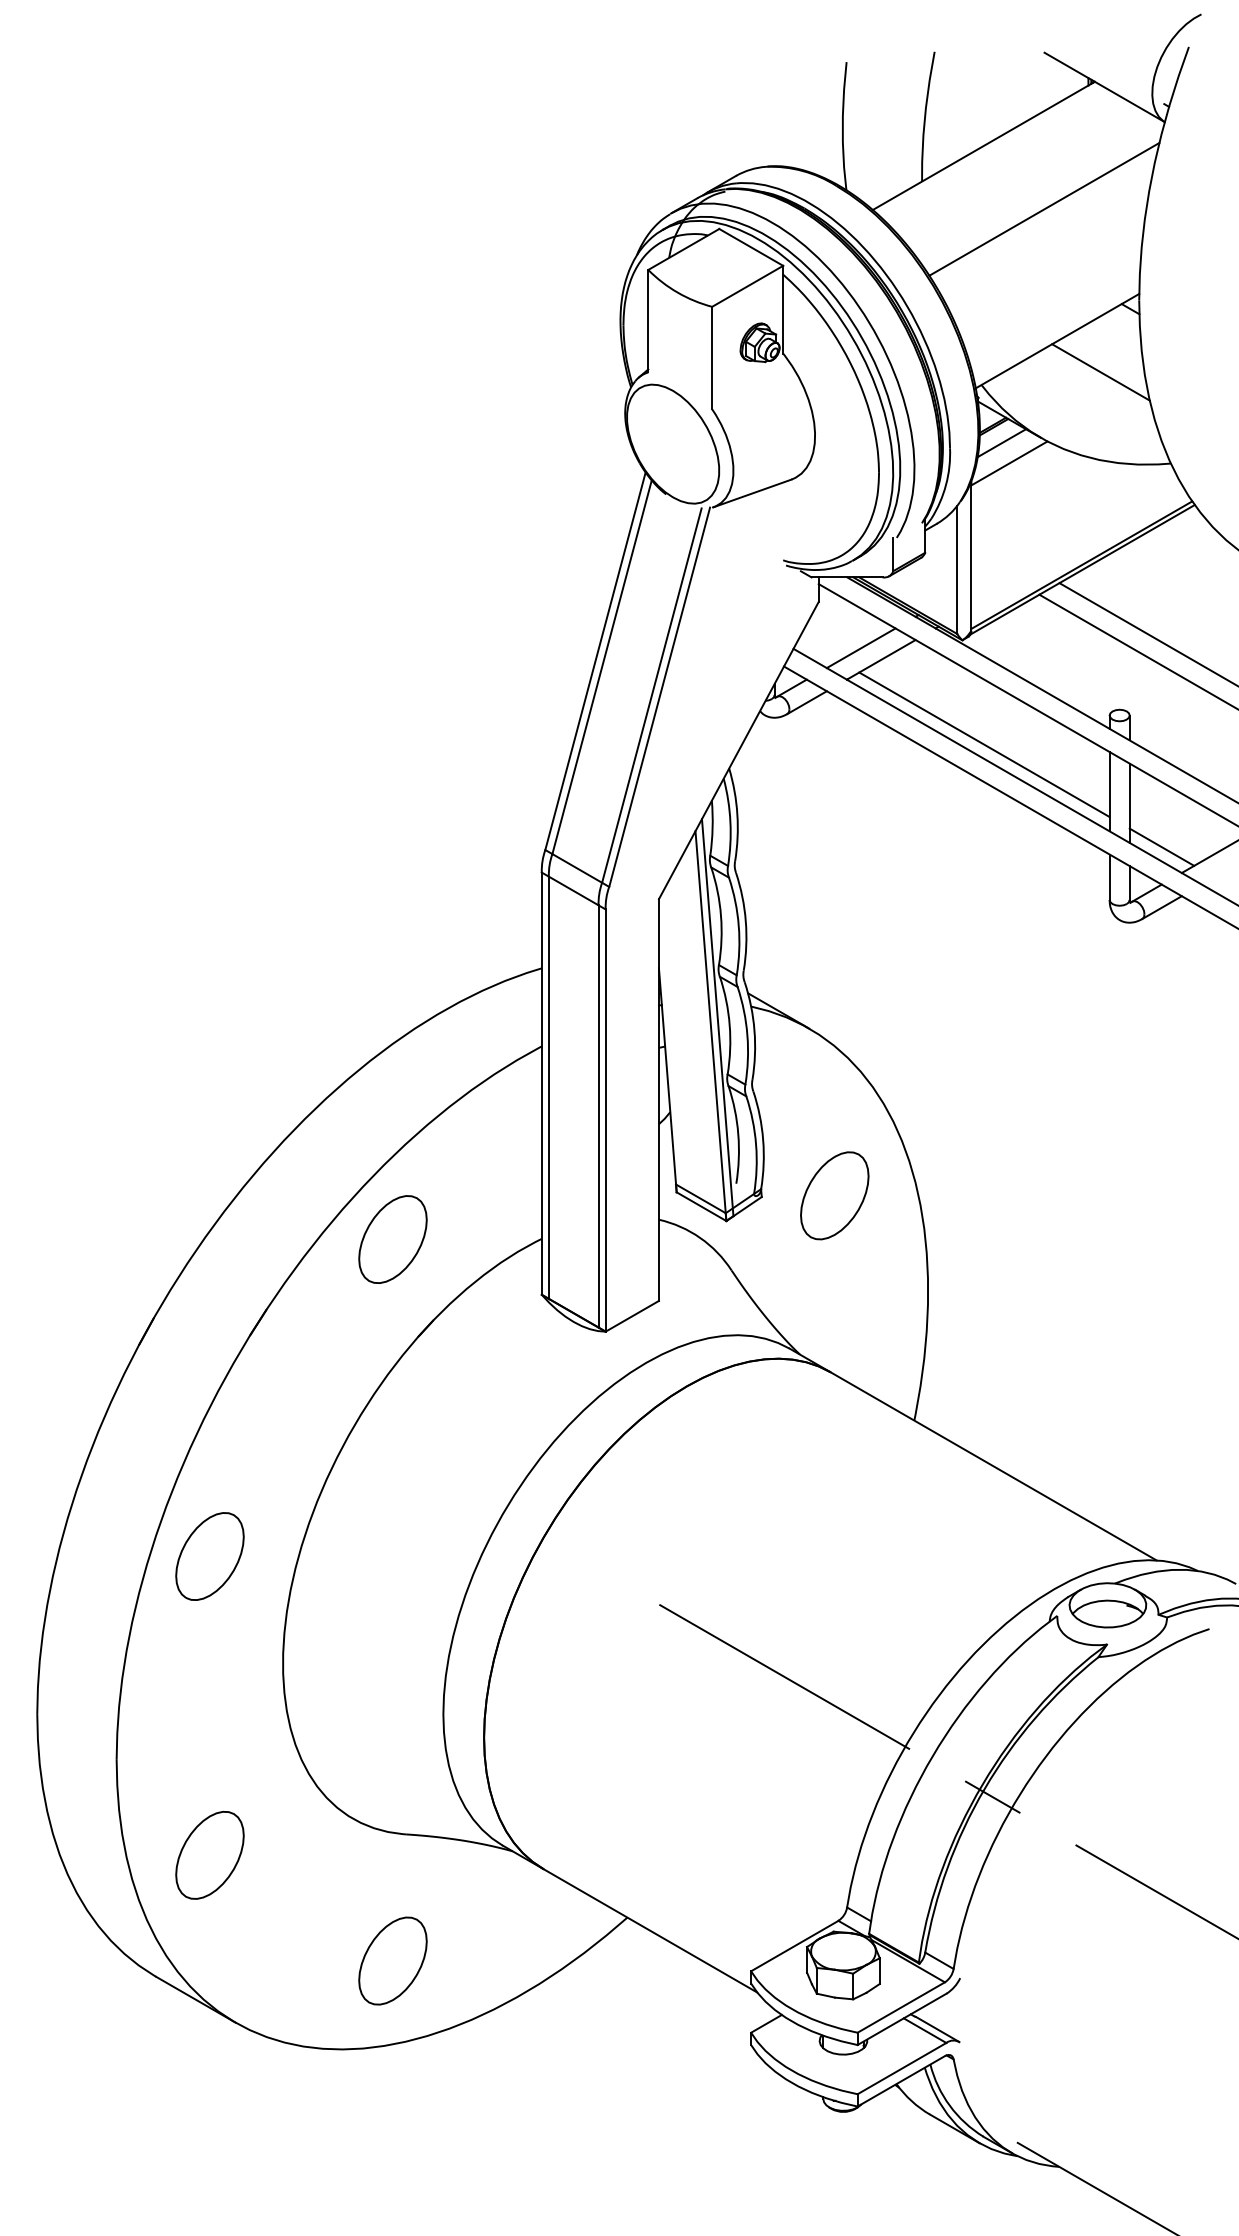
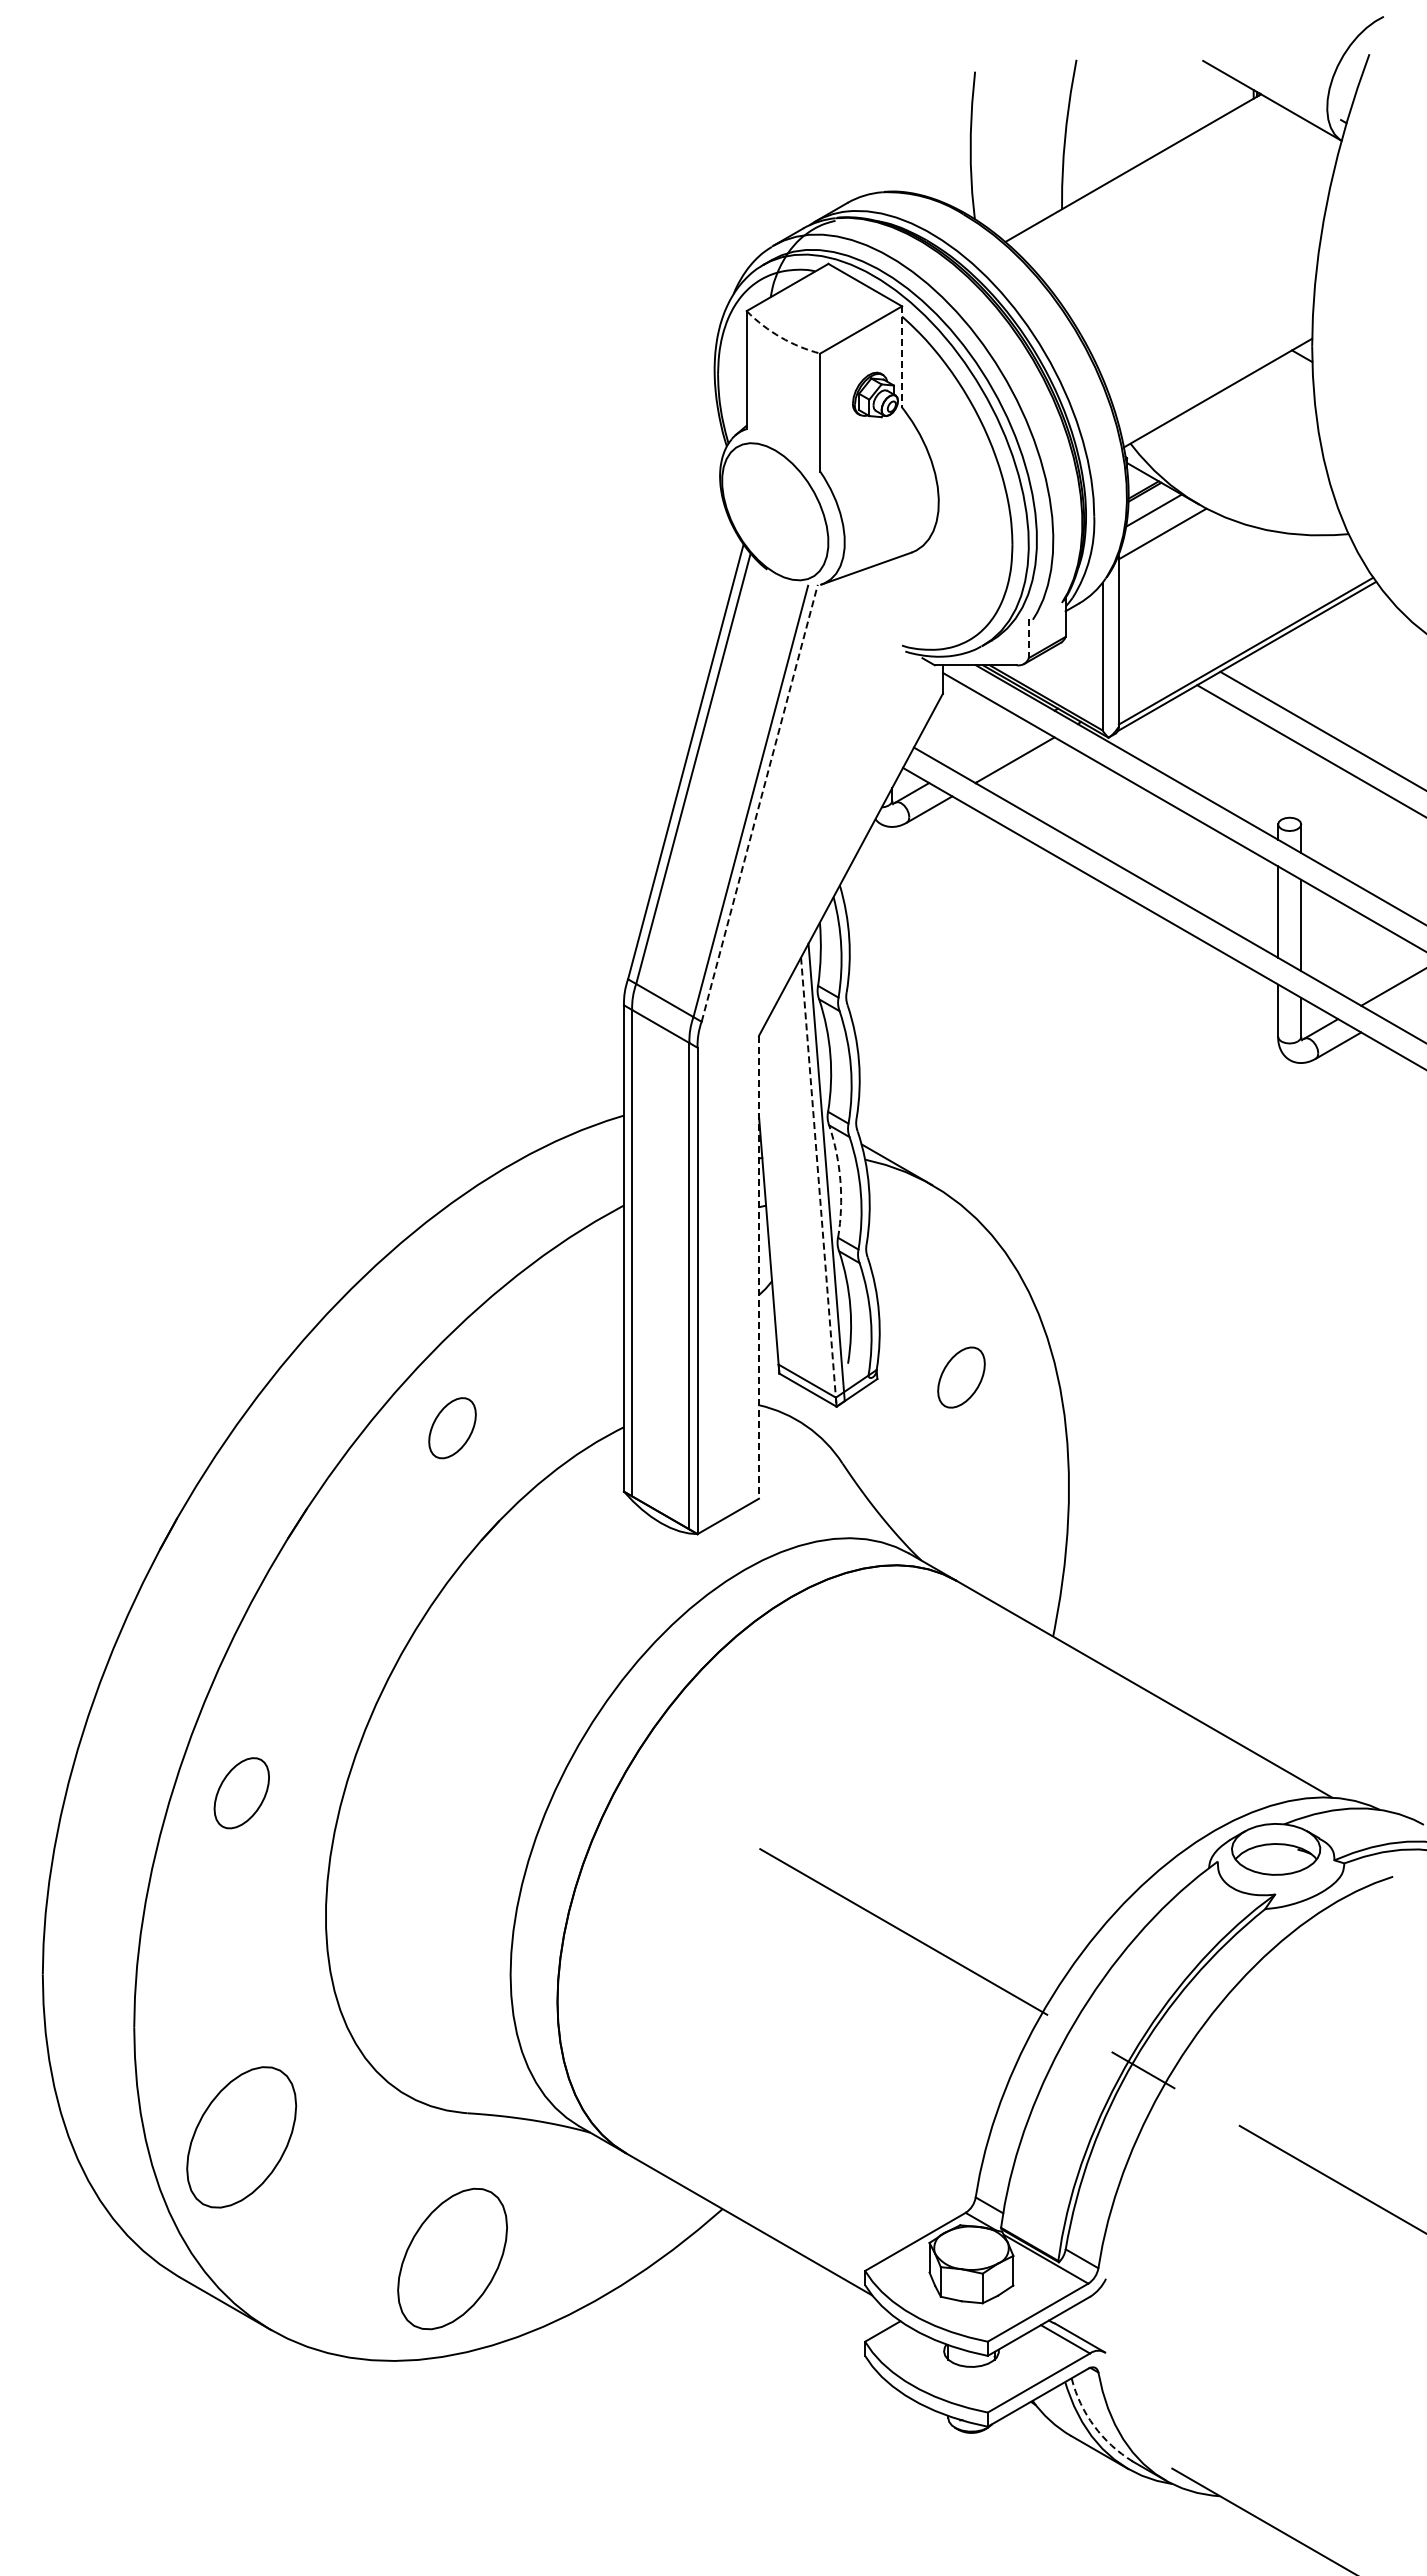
line: (1044, 208) -> (1202, 240), removed
arc: (677, 292) -> (780, 337), solid -> dashed
line: (783, 309) -> (902, 356), solid -> dashed
line: (1100, 371) -> (1267, 428), removed
line: (892, 555) -> (1028, 639), solid -> dashed
line: (860, 647) -> (991, 746), removed
line: (659, 696) -> (759, 802), solid -> dashed
line: (984, 744) -> (1133, 857), removed
line: (1162, 846) -> (1338, 975), removed
arc: (729, 1025) -> (840, 1181), solid -> dashed
line: (710, 1026) -> (818, 1182), solid -> dashed
line: (658, 1100) -> (758, 1267), solid -> dashed
part: (834, 1195) -> (961, 1377), size x0.6
part: (392, 1239) -> (452, 1428), size x0.6
part: (209, 1556) -> (241, 1793), size x0.7
part: (209, 1855) -> (241, 2137), size x1.4
part: (392, 1961) -> (452, 2259), size x1.4
arc: (950, 2105) -> (1094, 2425), solid -> dashed

